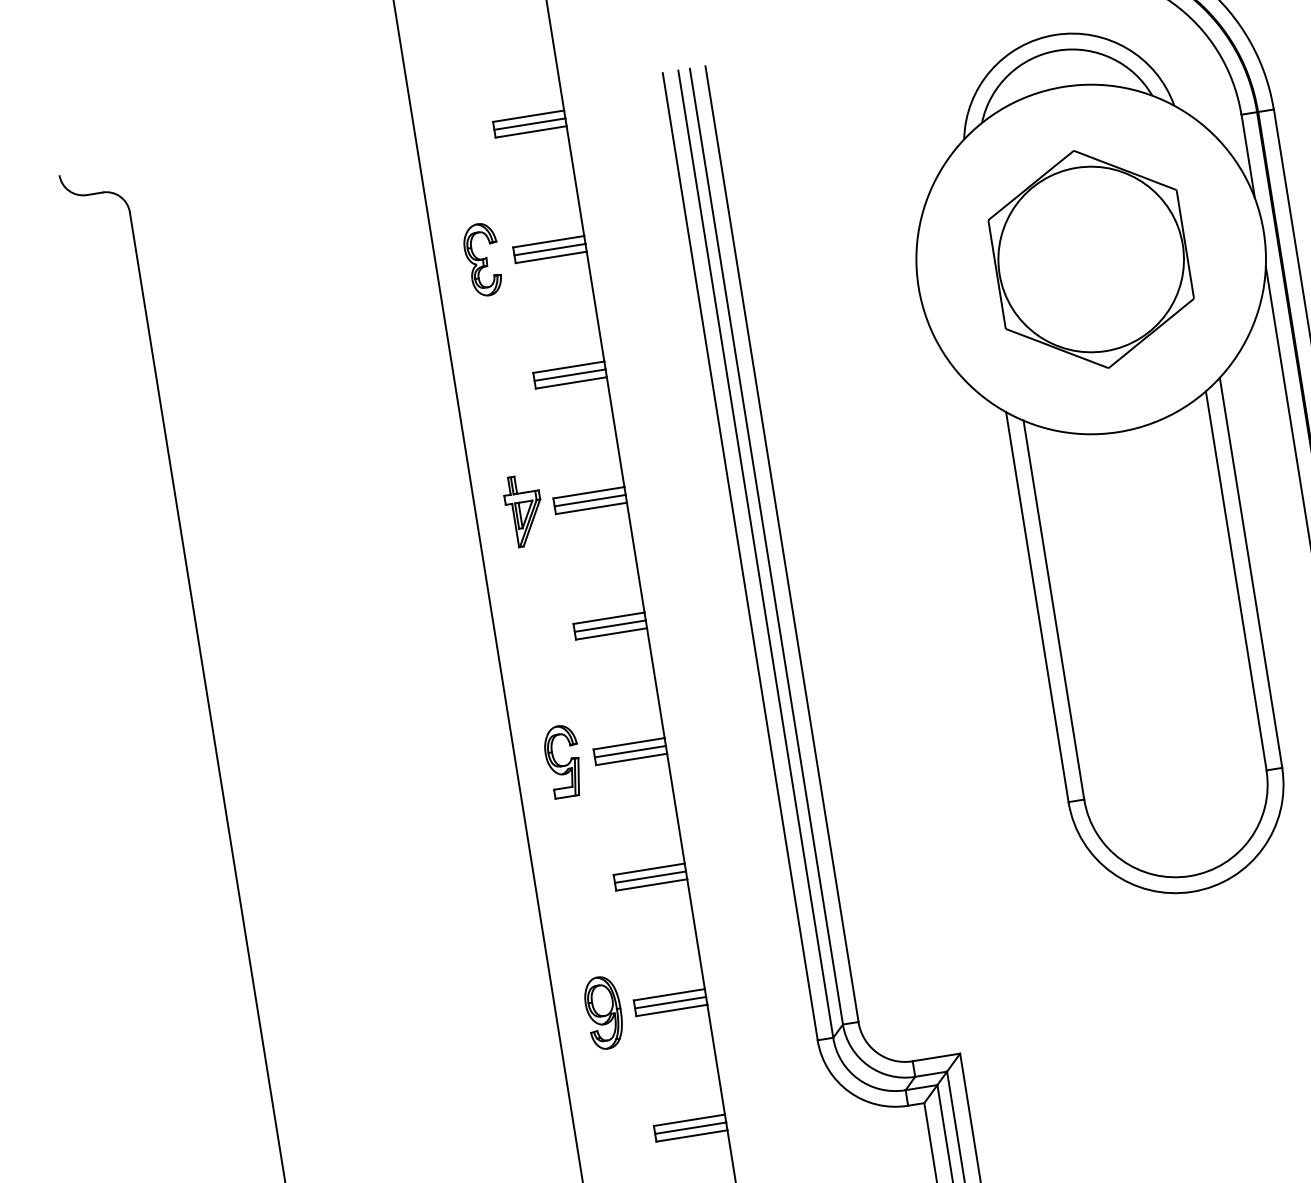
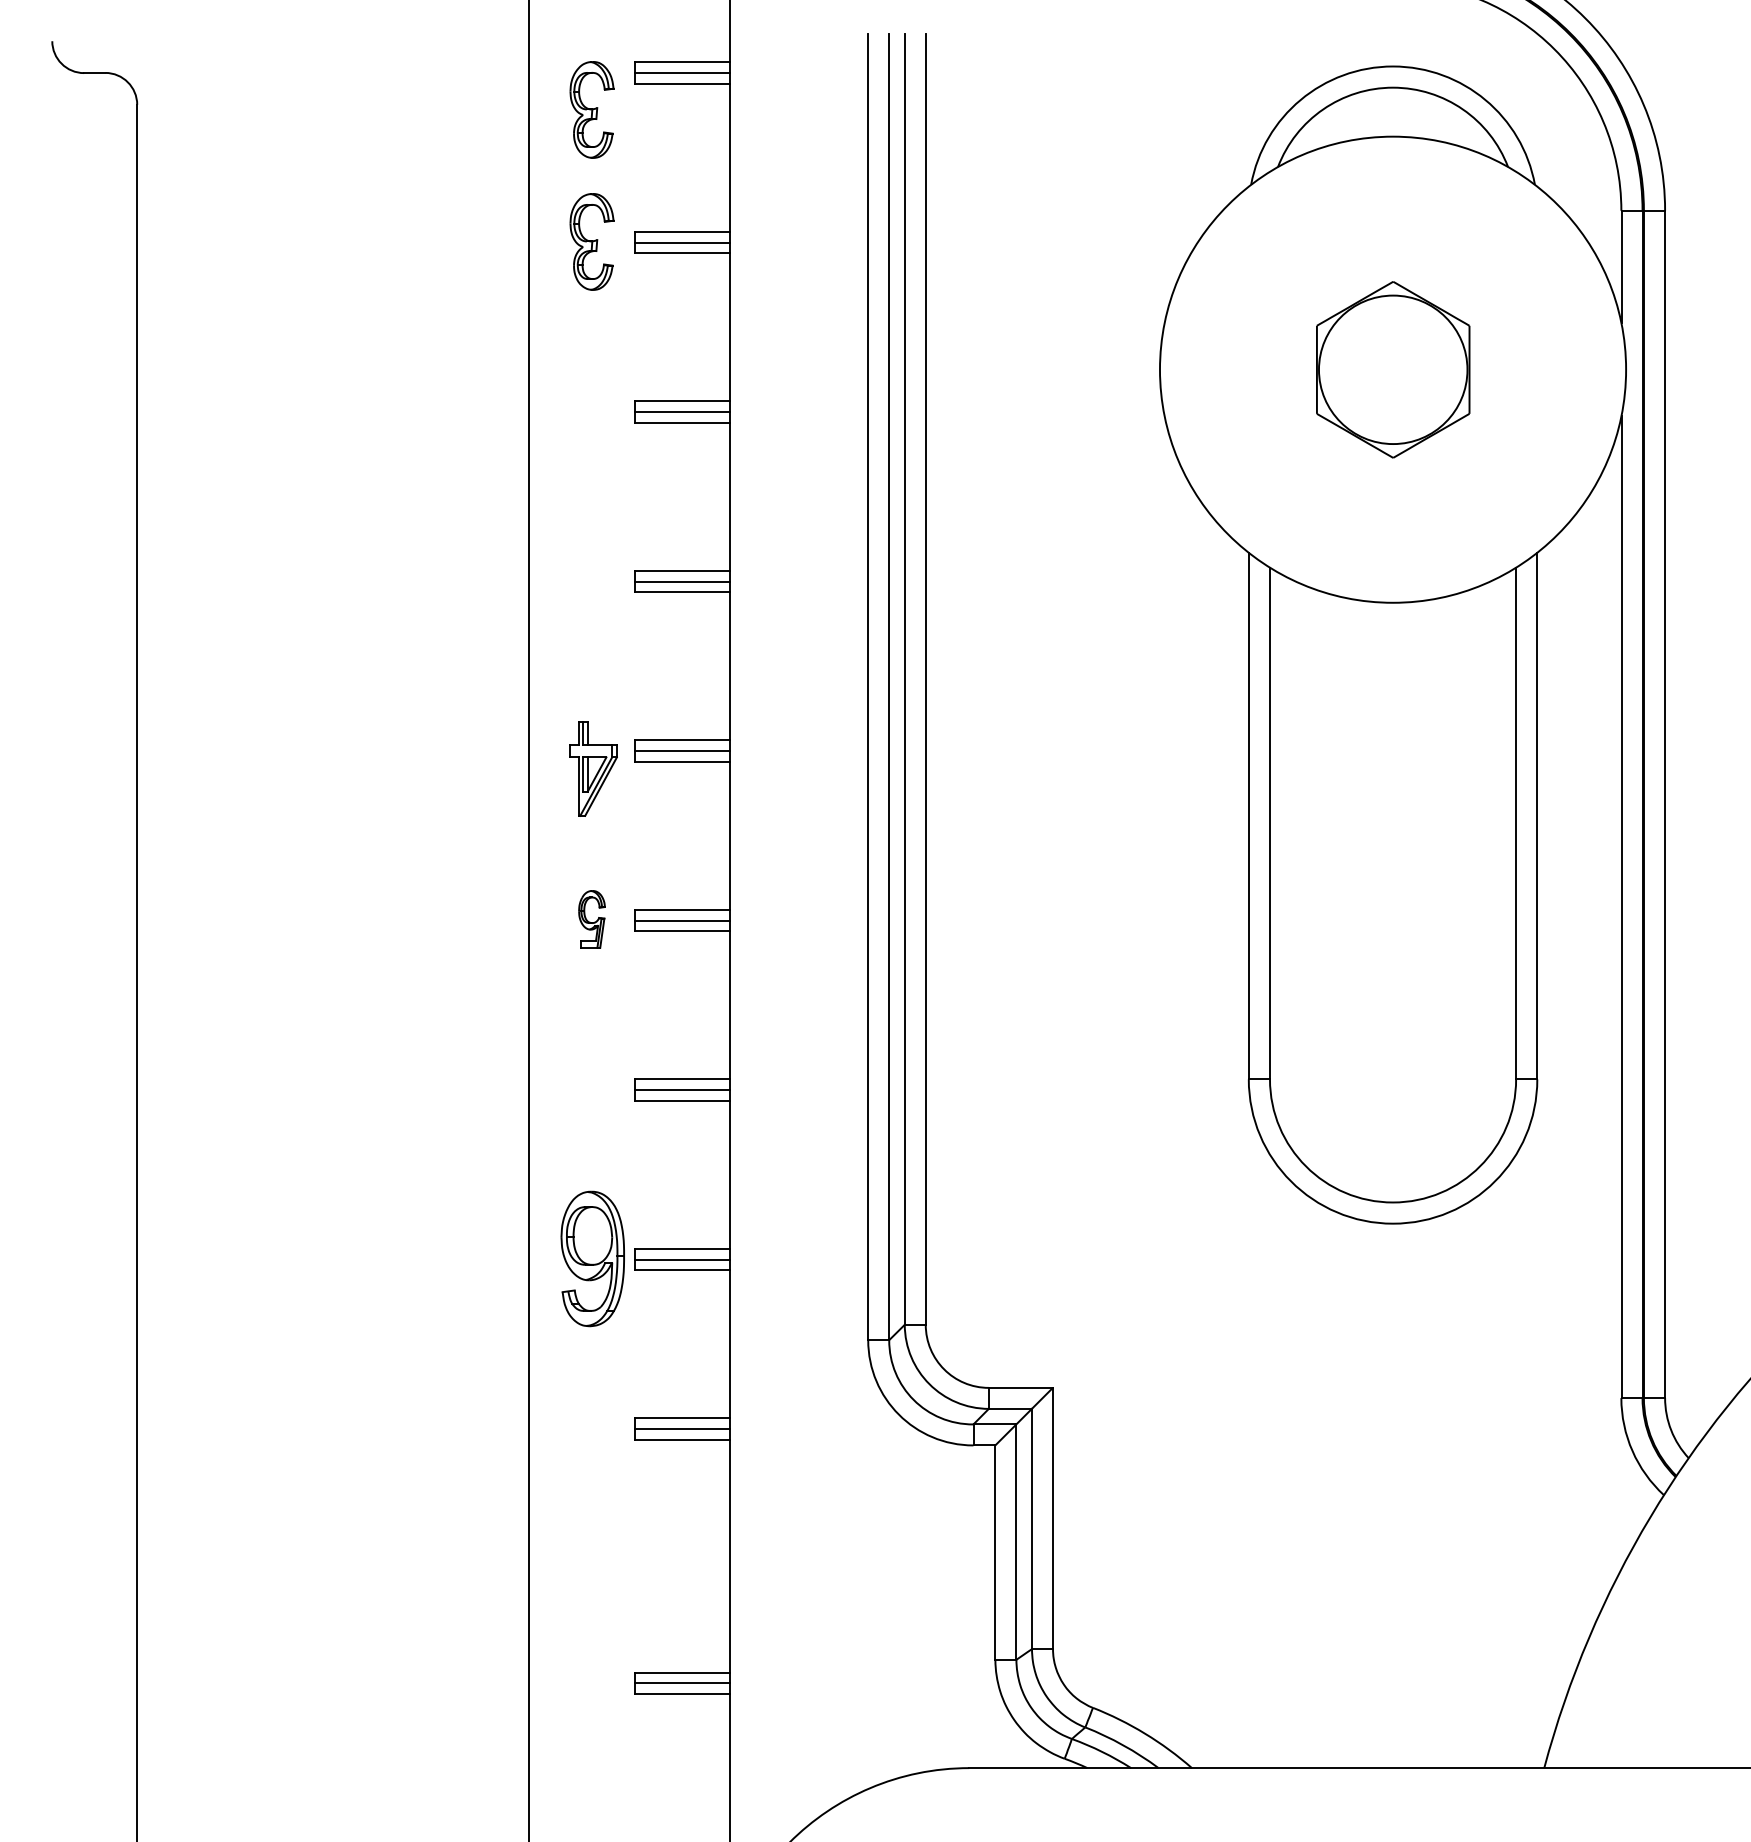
part: (466, 161) -> (591, 109), added
part: (1091, 259) -> (1393, 369), size x0.6
part: (524, 510) -> (593, 768), moved
part: (562, 761) -> (591, 919), size x0.6
part: (603, 1012) -> (592, 1258), size x1.4

